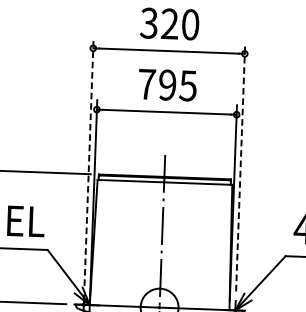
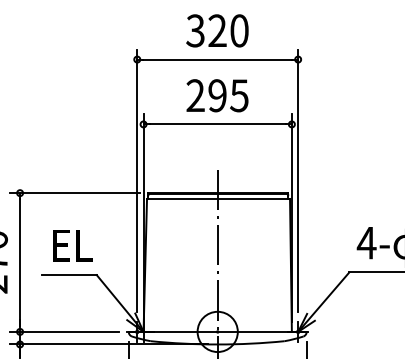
text: (146, 84) -> (195, 95), 795 -> 295
line: (89, 162) -> (137, 180), dashed -> solid
line: (240, 167) -> (298, 180), dashed -> solid

